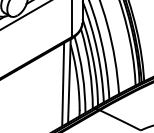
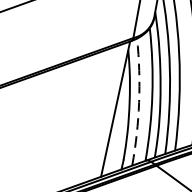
arc: (82, 74) -> (138, 102), solid -> dashed
line: (63, 84) -> (104, 112), removed

